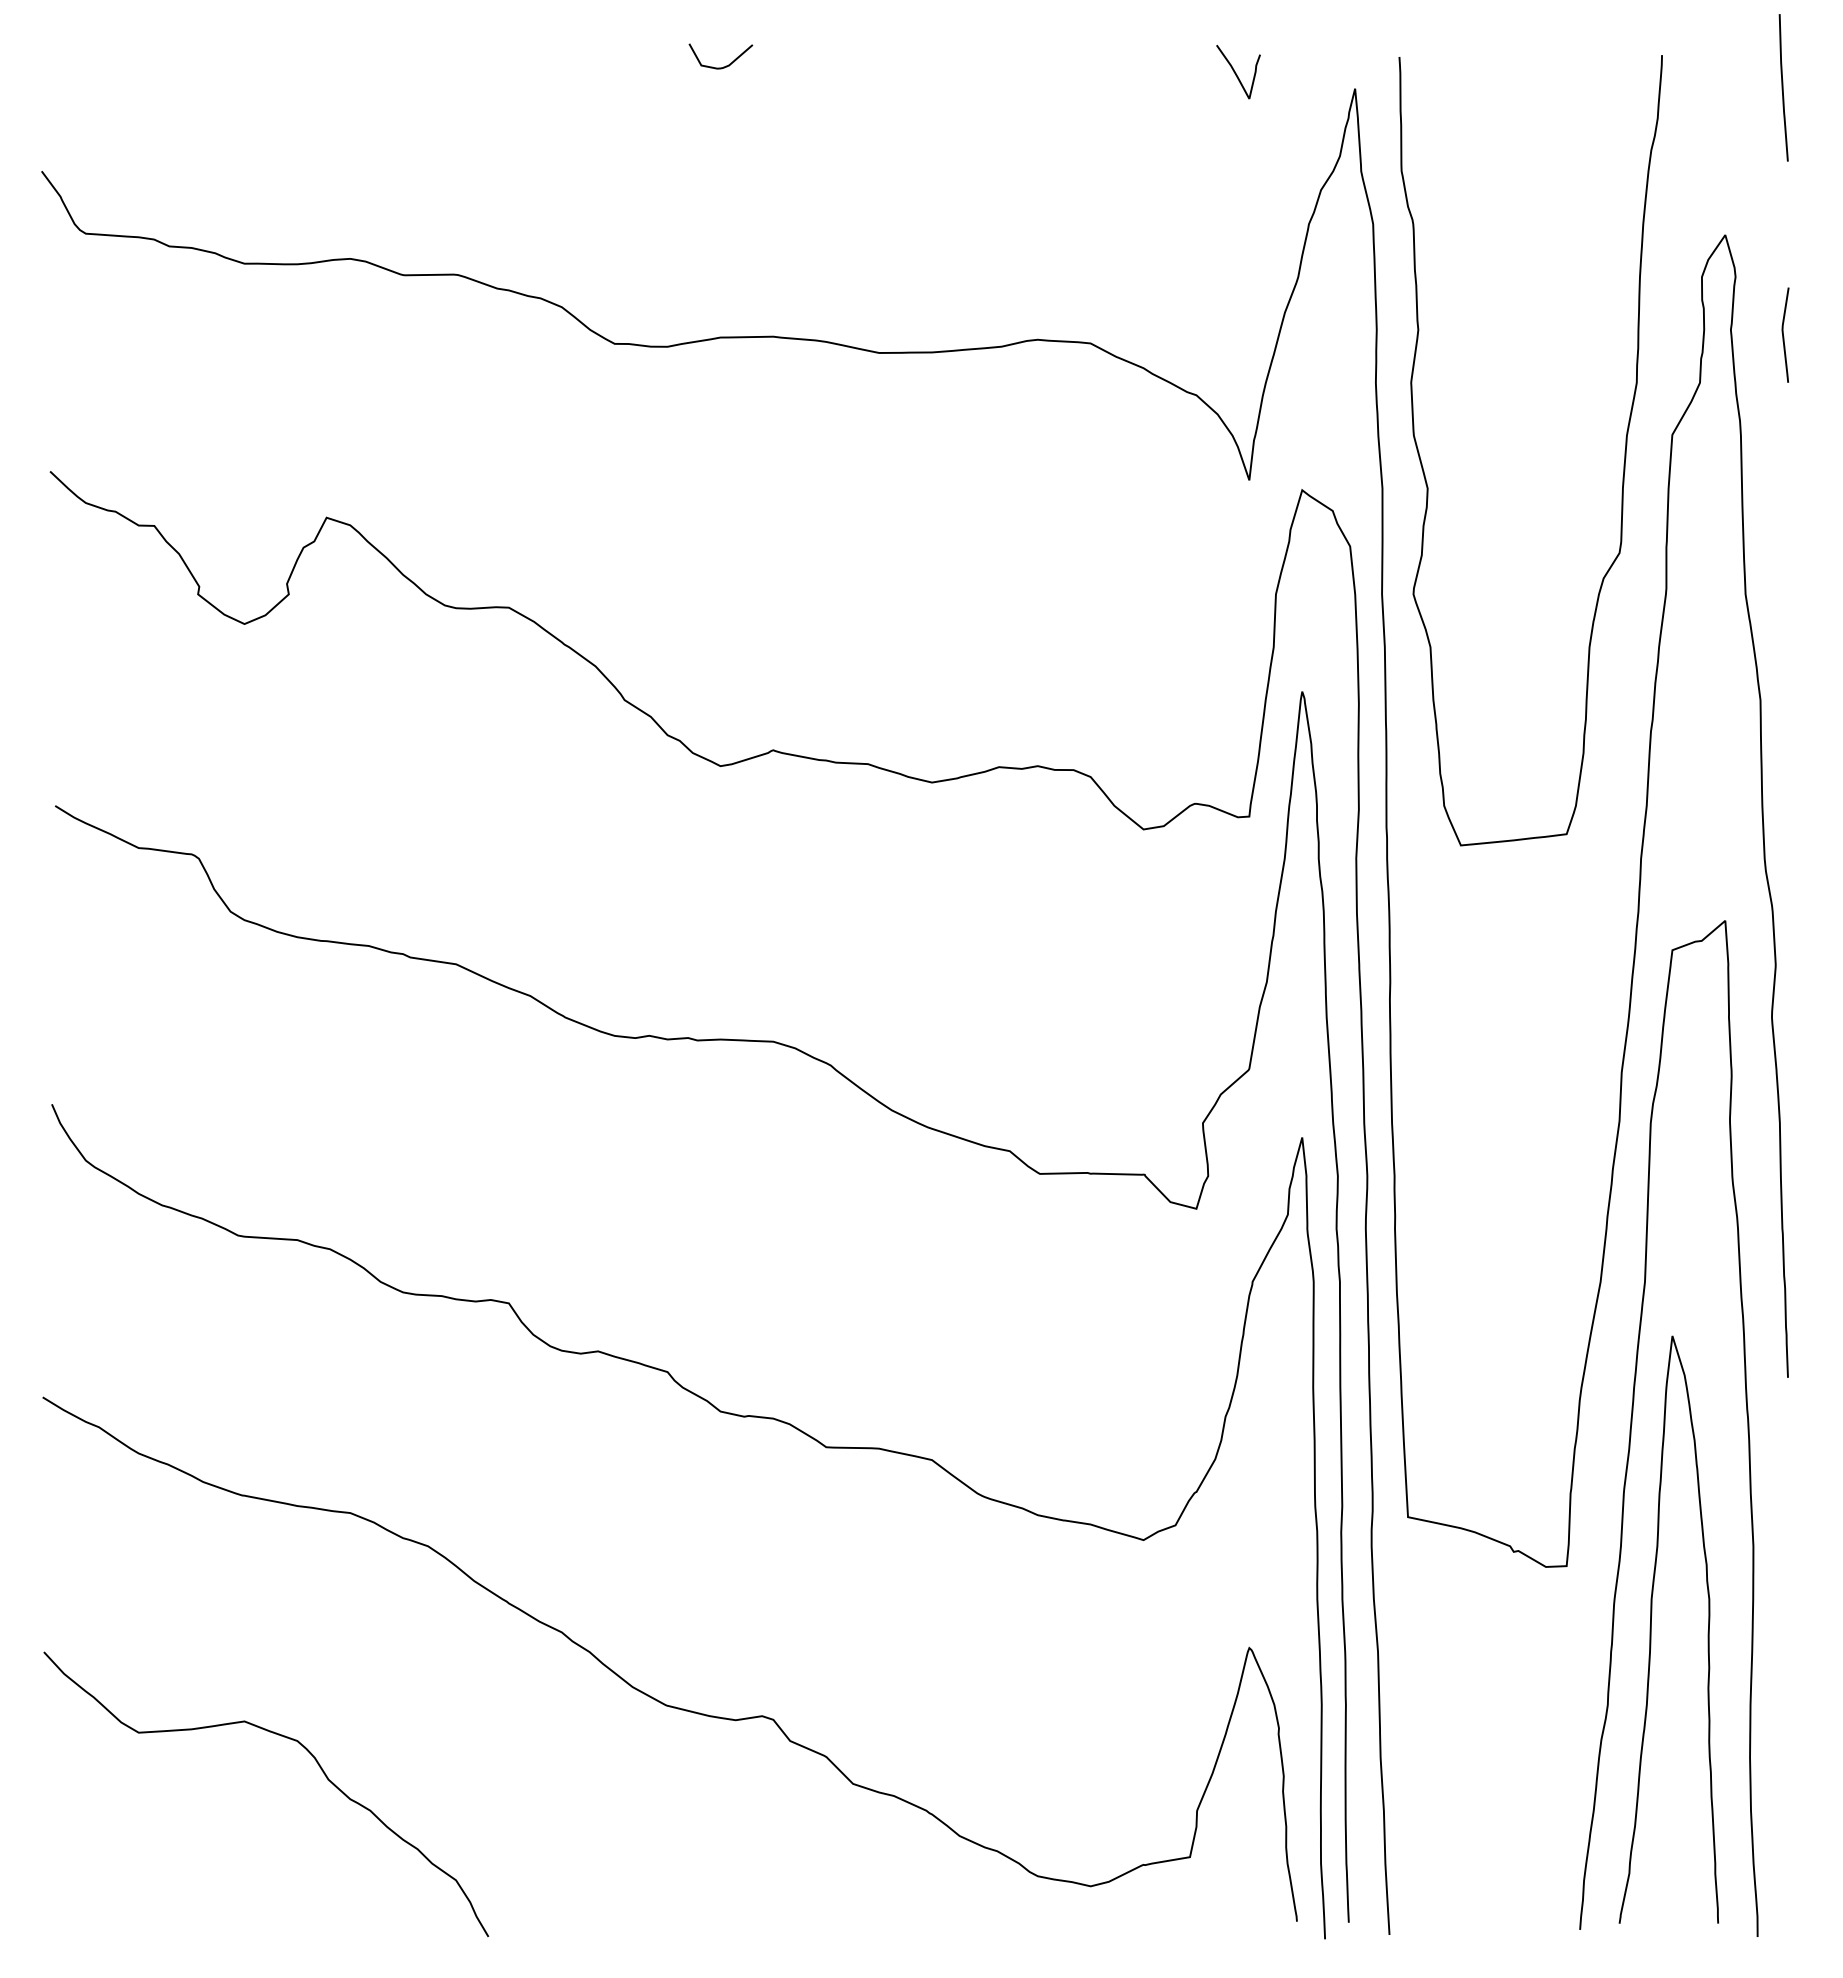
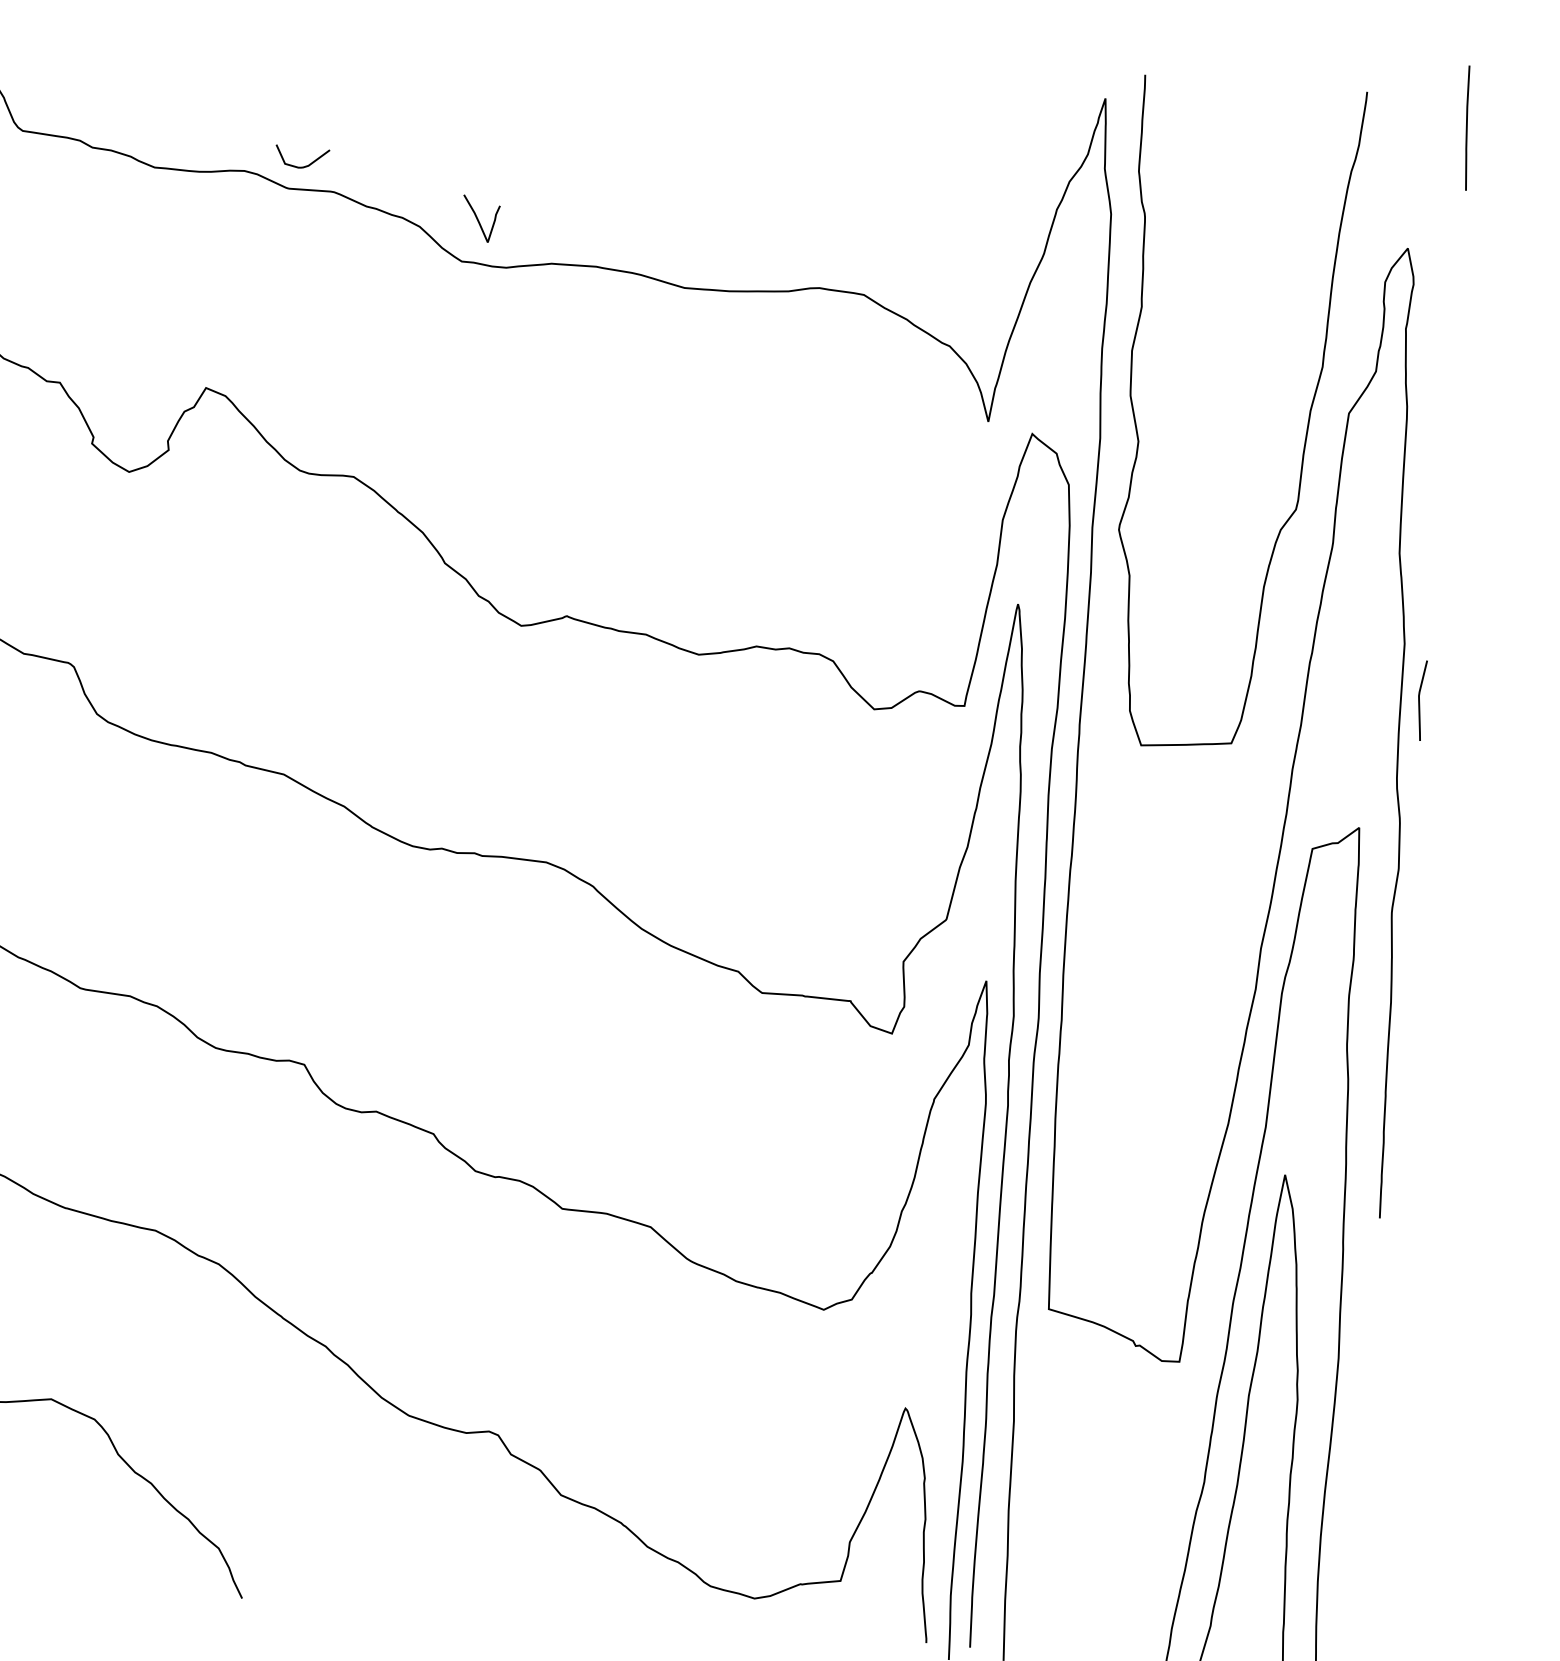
curve: (723, 66) -> (303, 166), moved
curve: (1236, 73) -> (478, 220), moved
curve: (1783, 334) -> (1419, 699), moved

